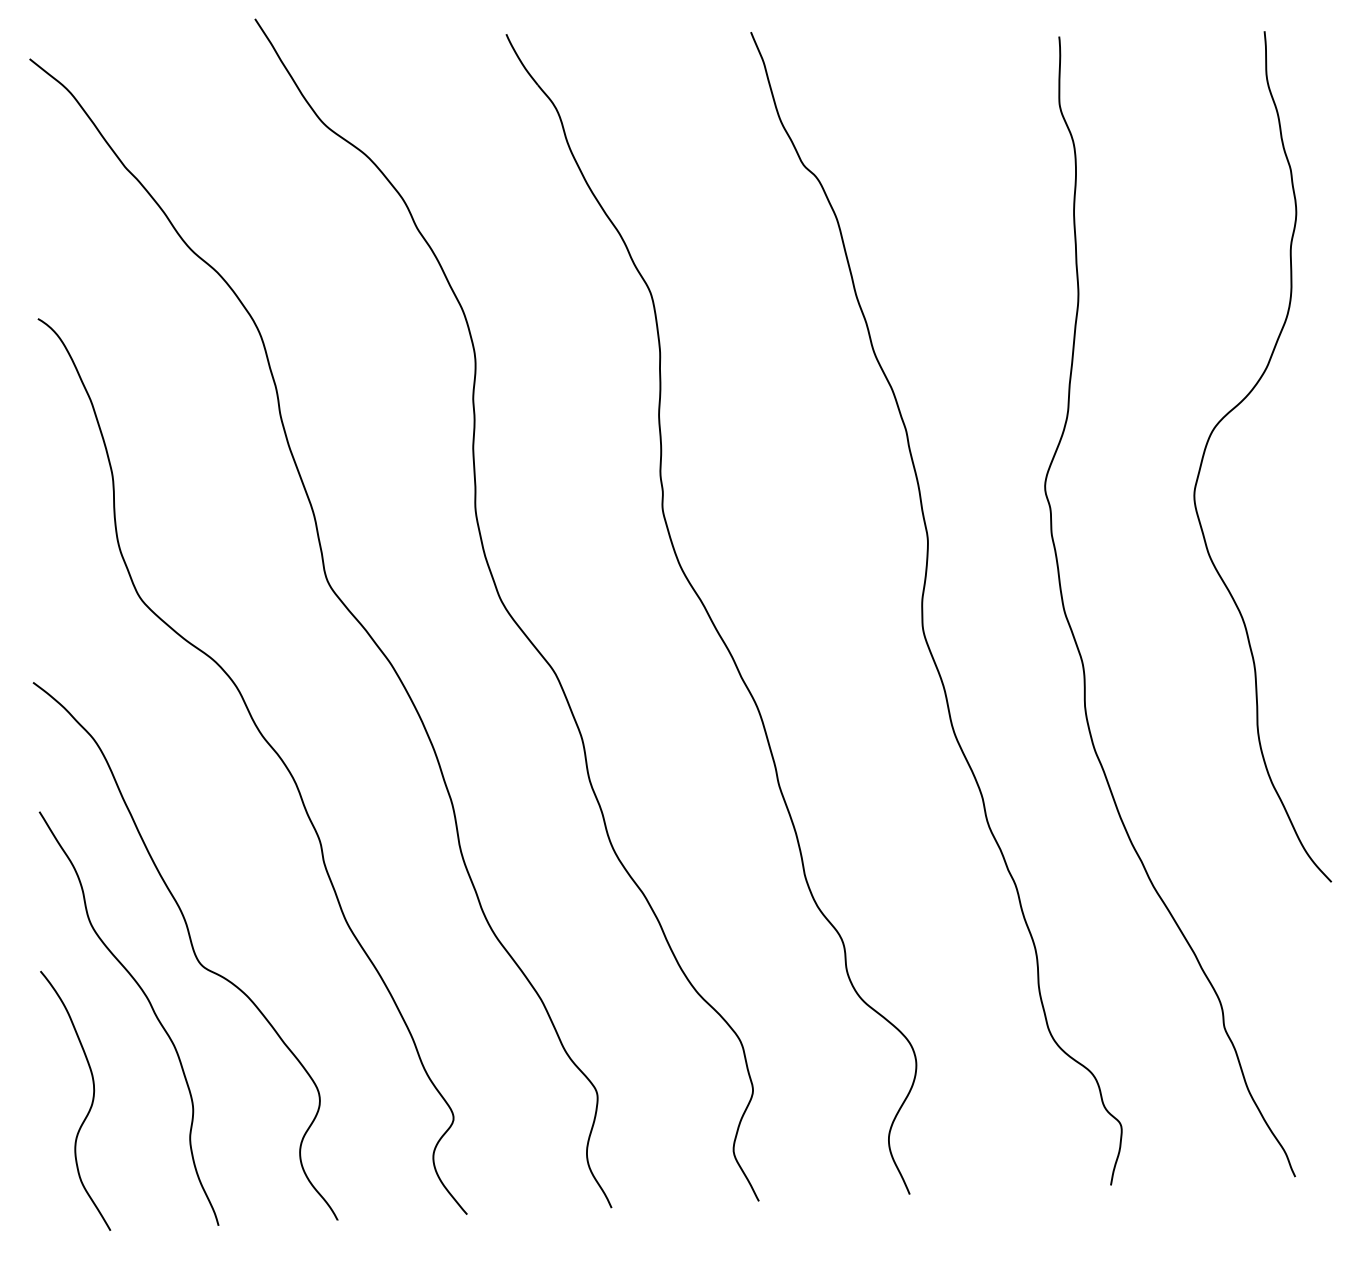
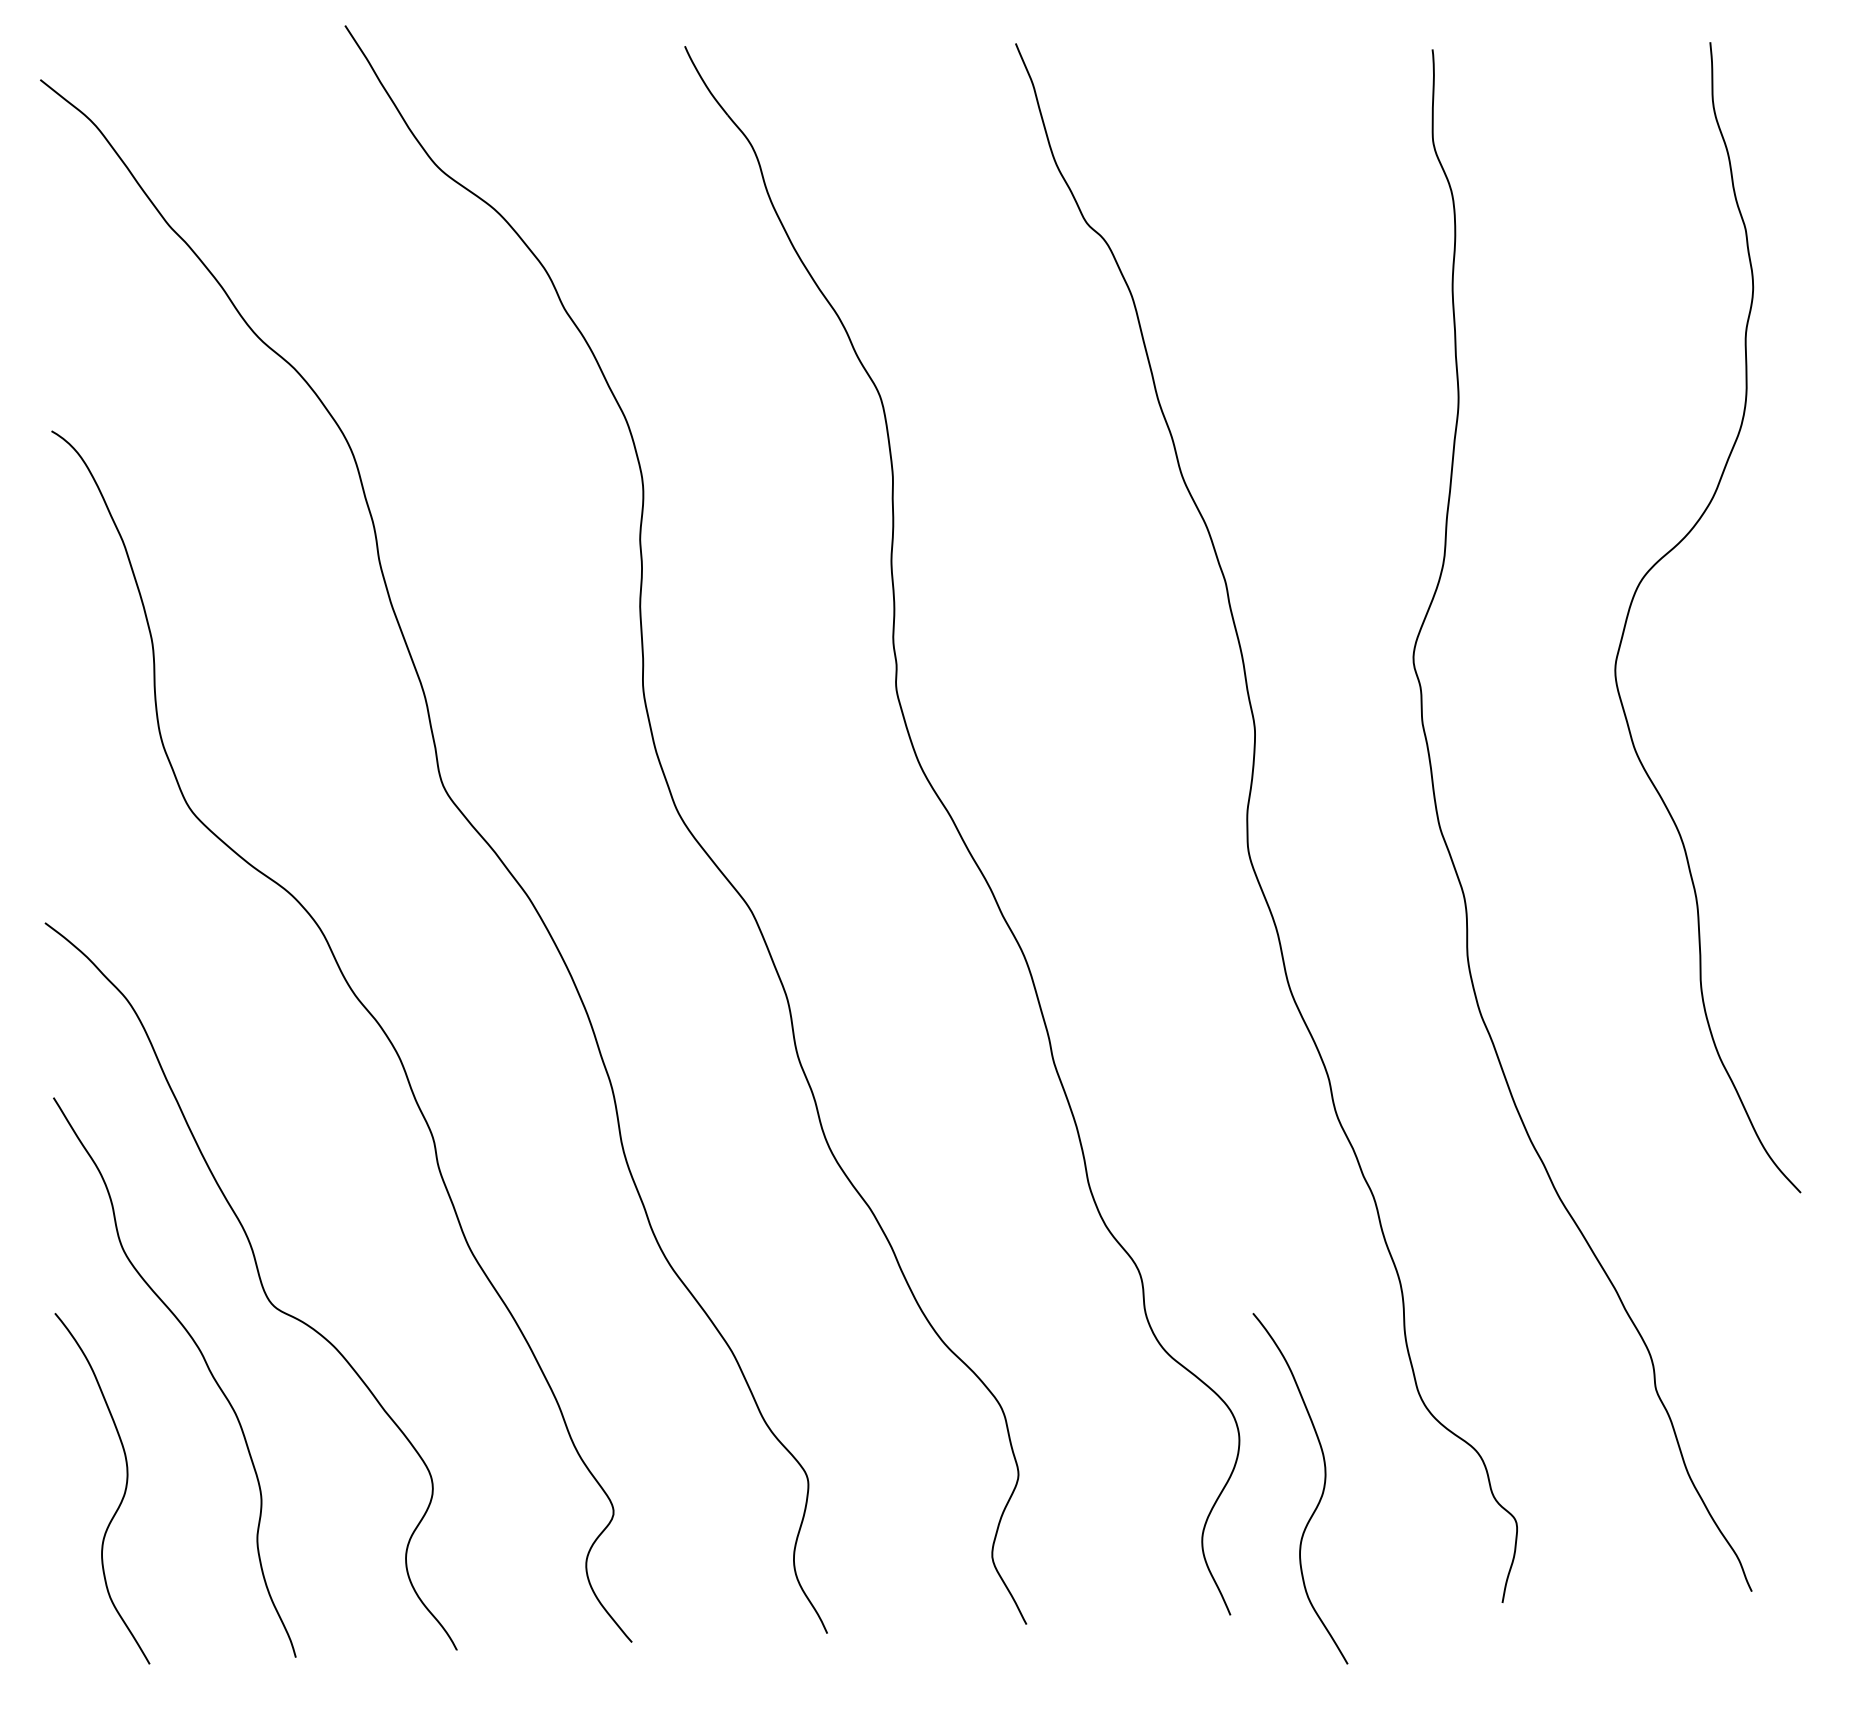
curve: (976, 1106) -> (1320, 1496), added

